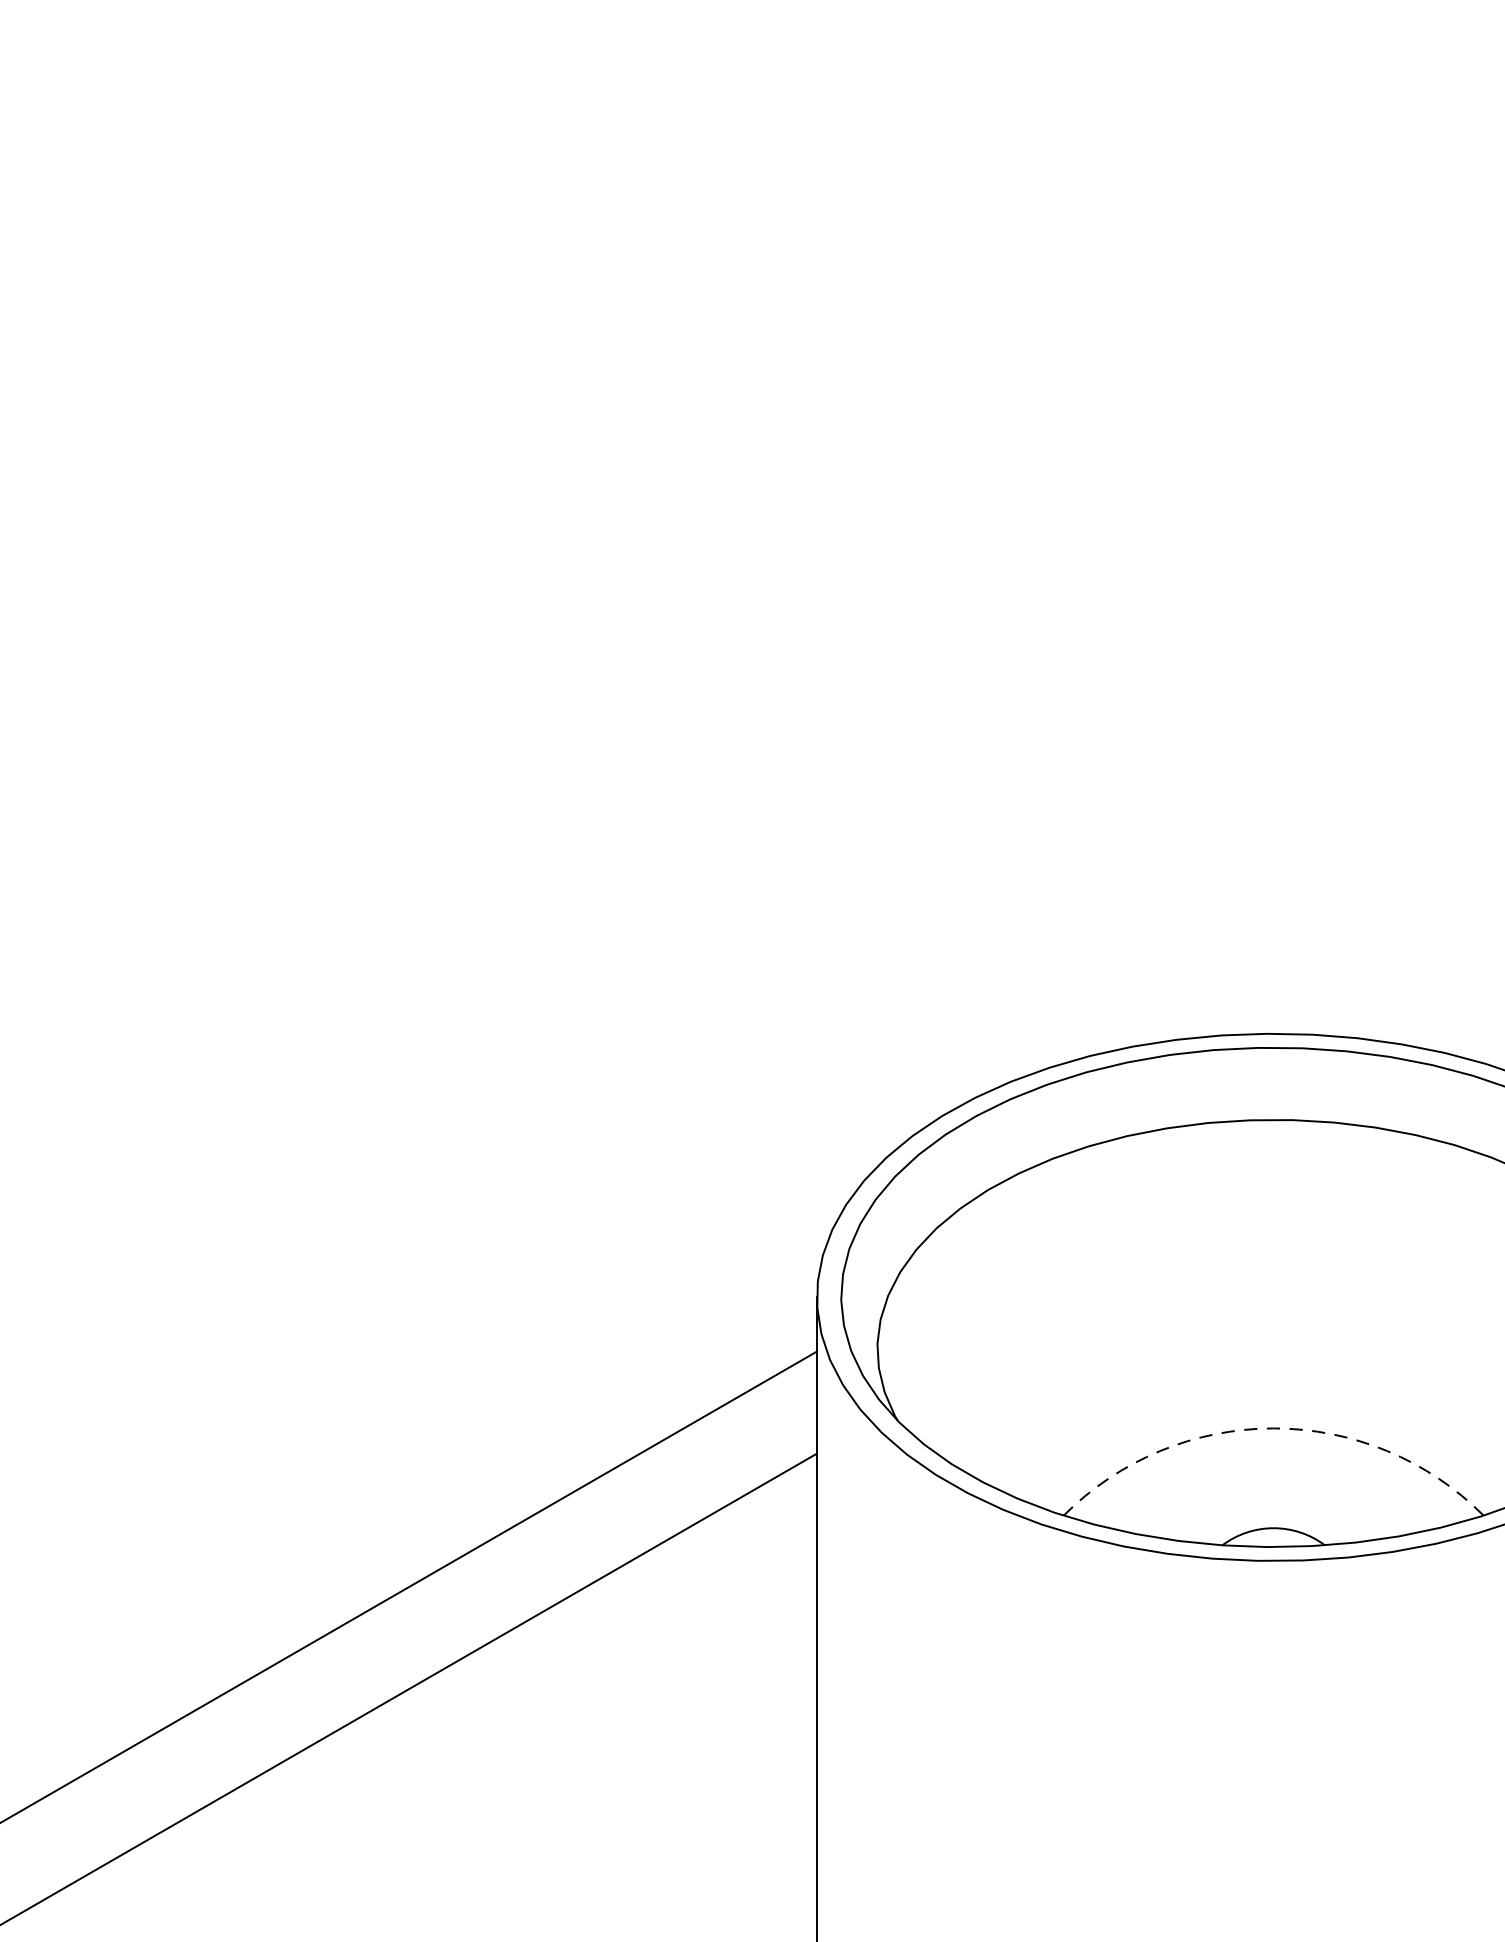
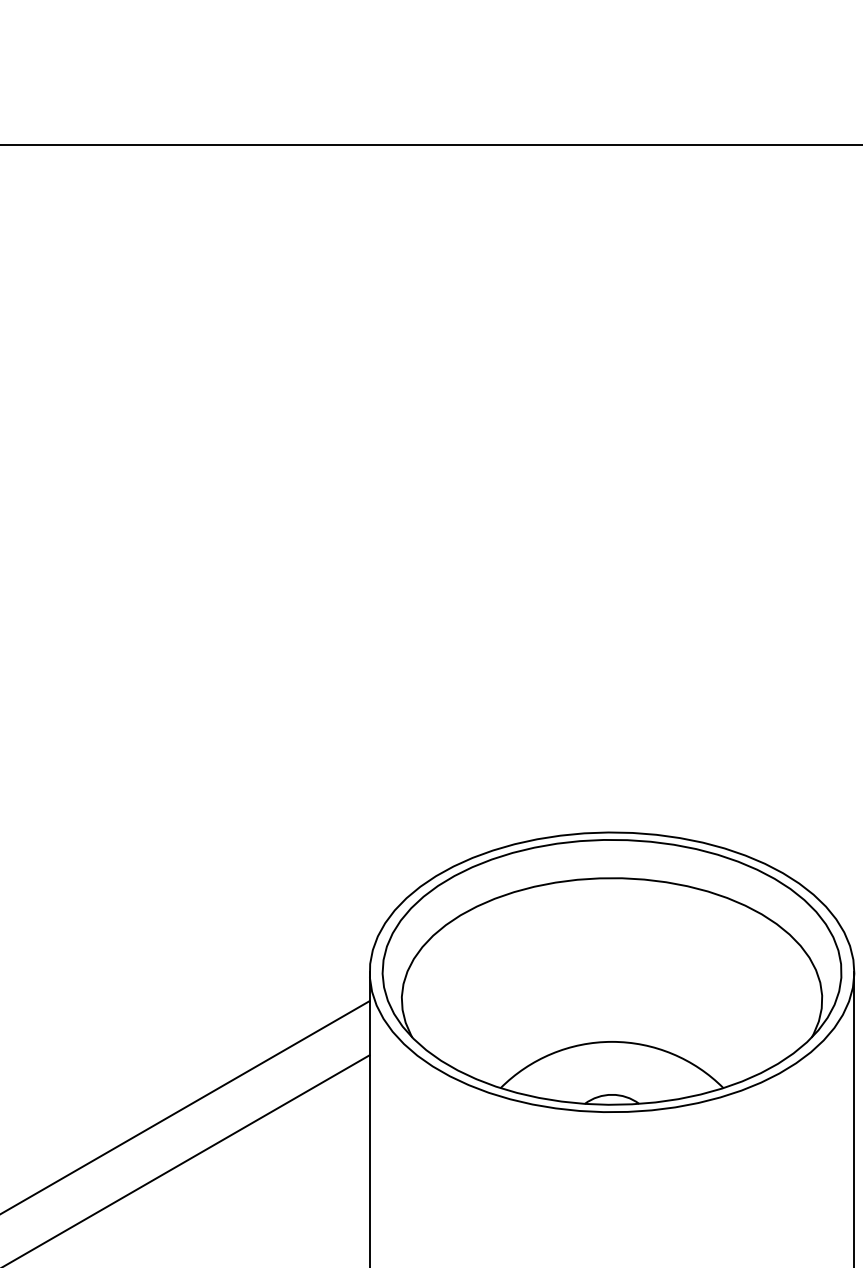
arc: (1274, 1427) -> (612, 1041), dashed -> solid

